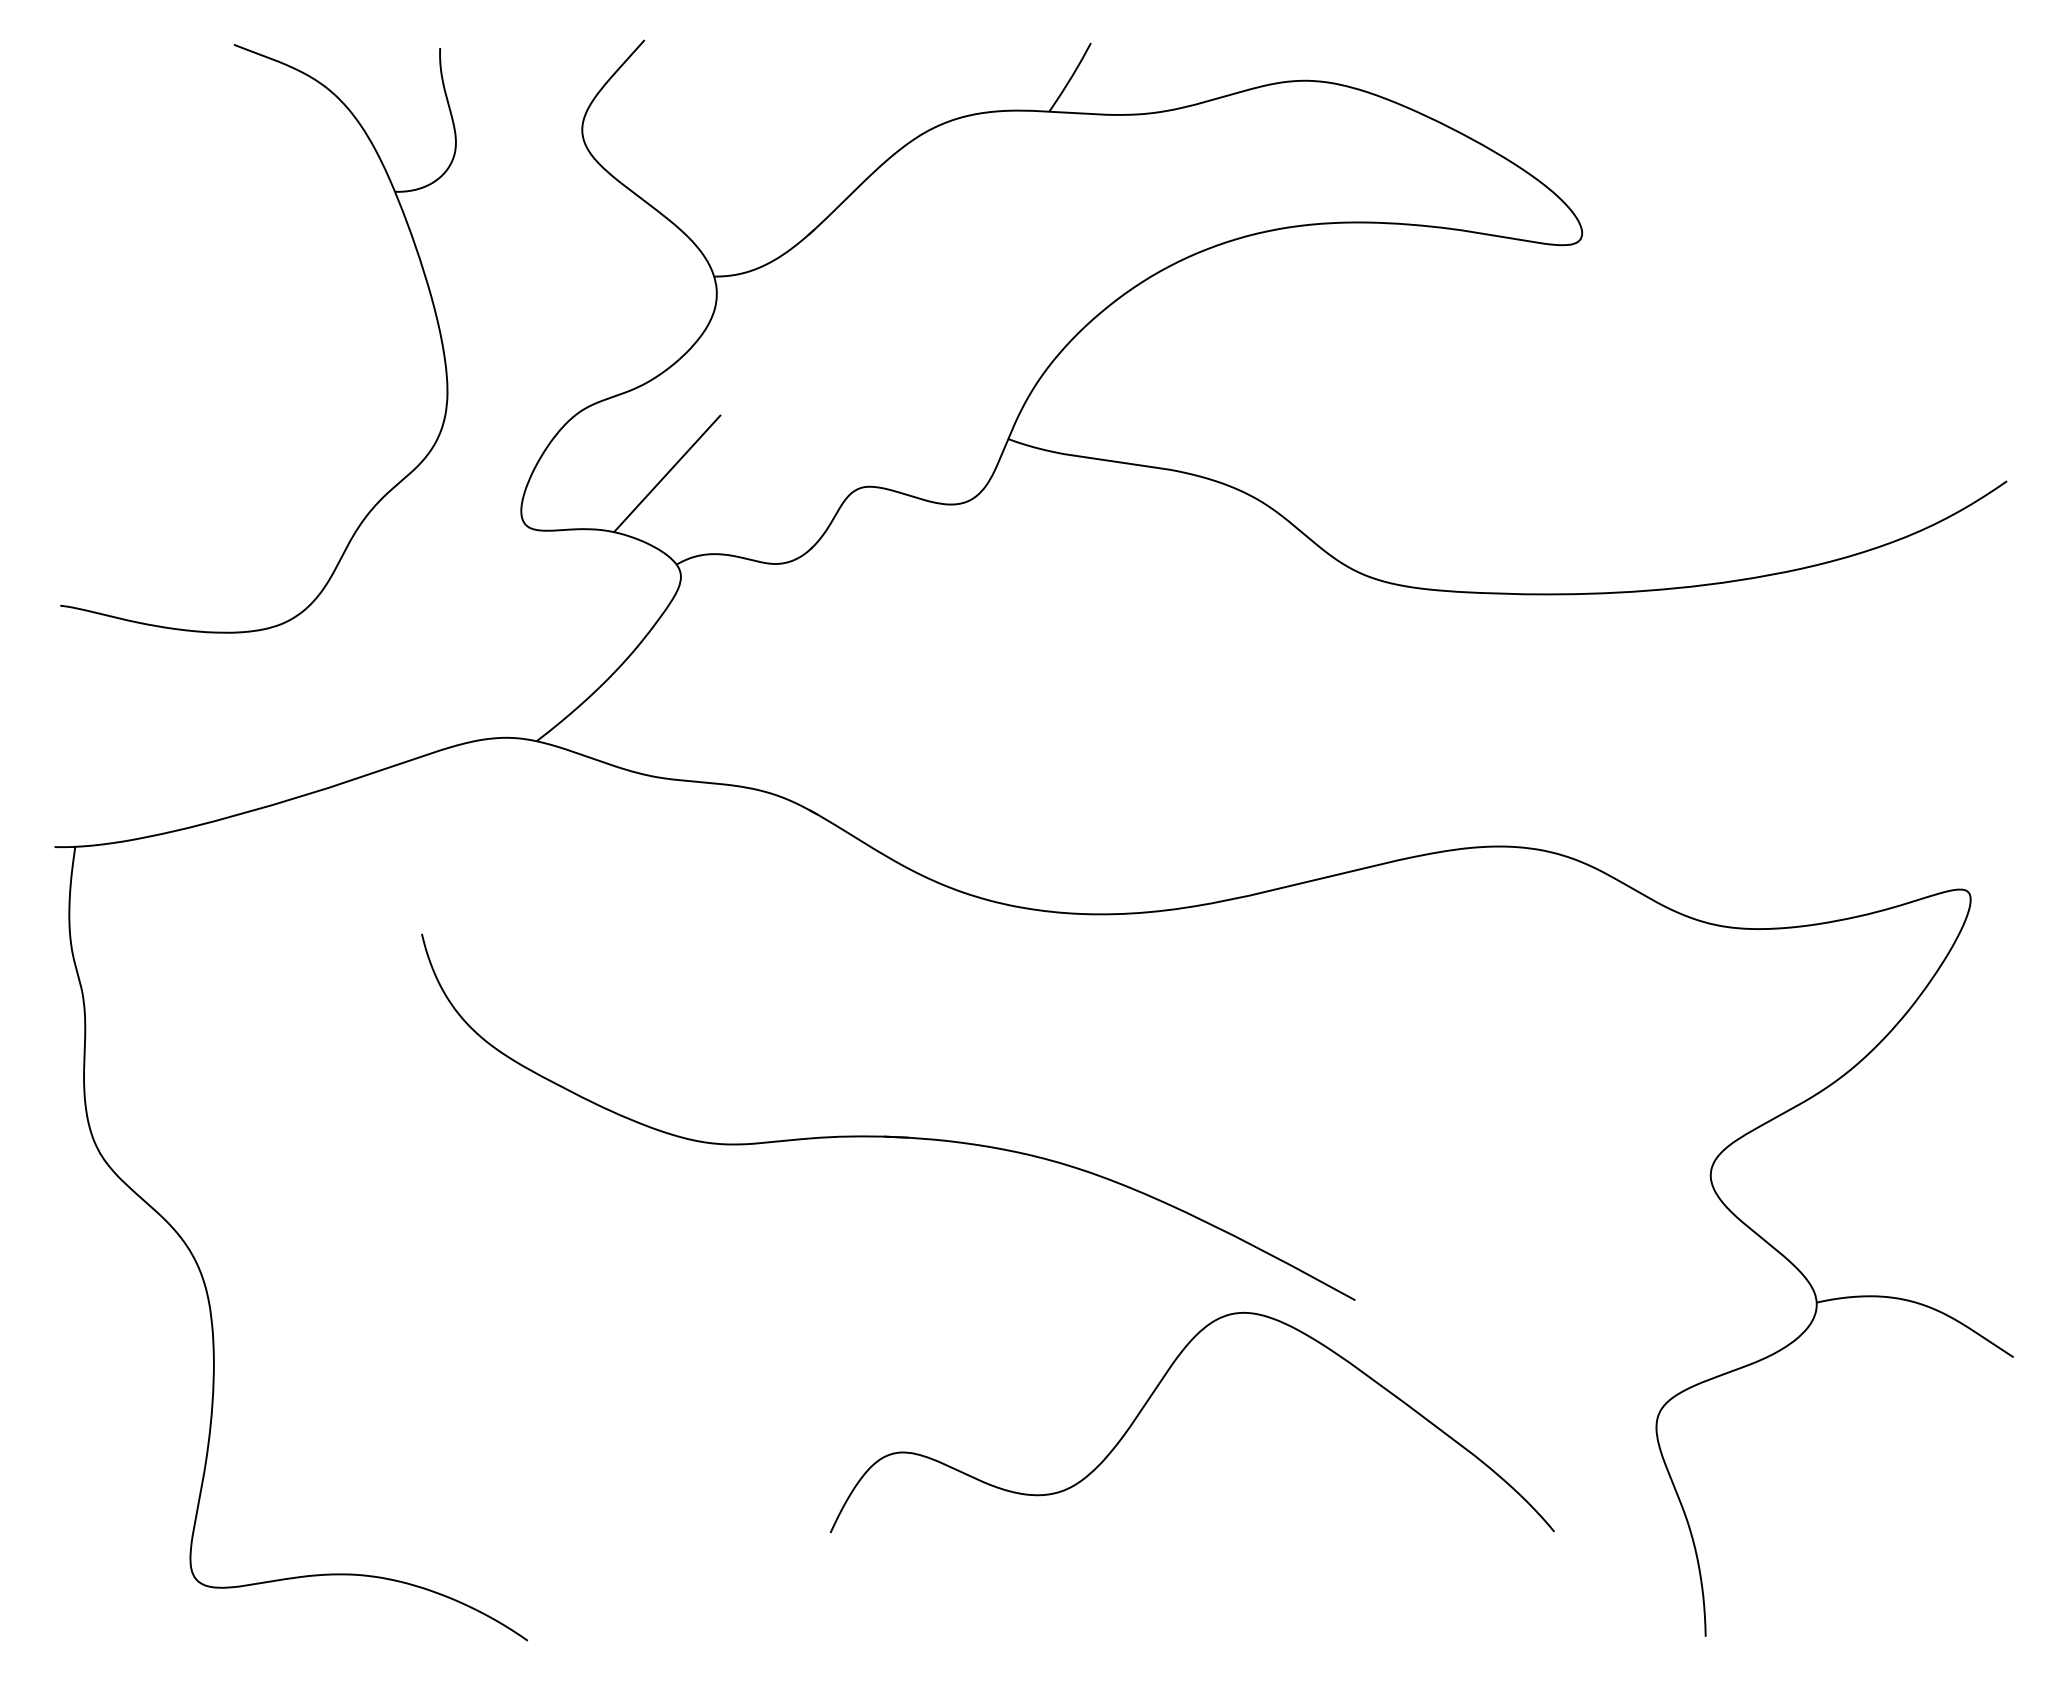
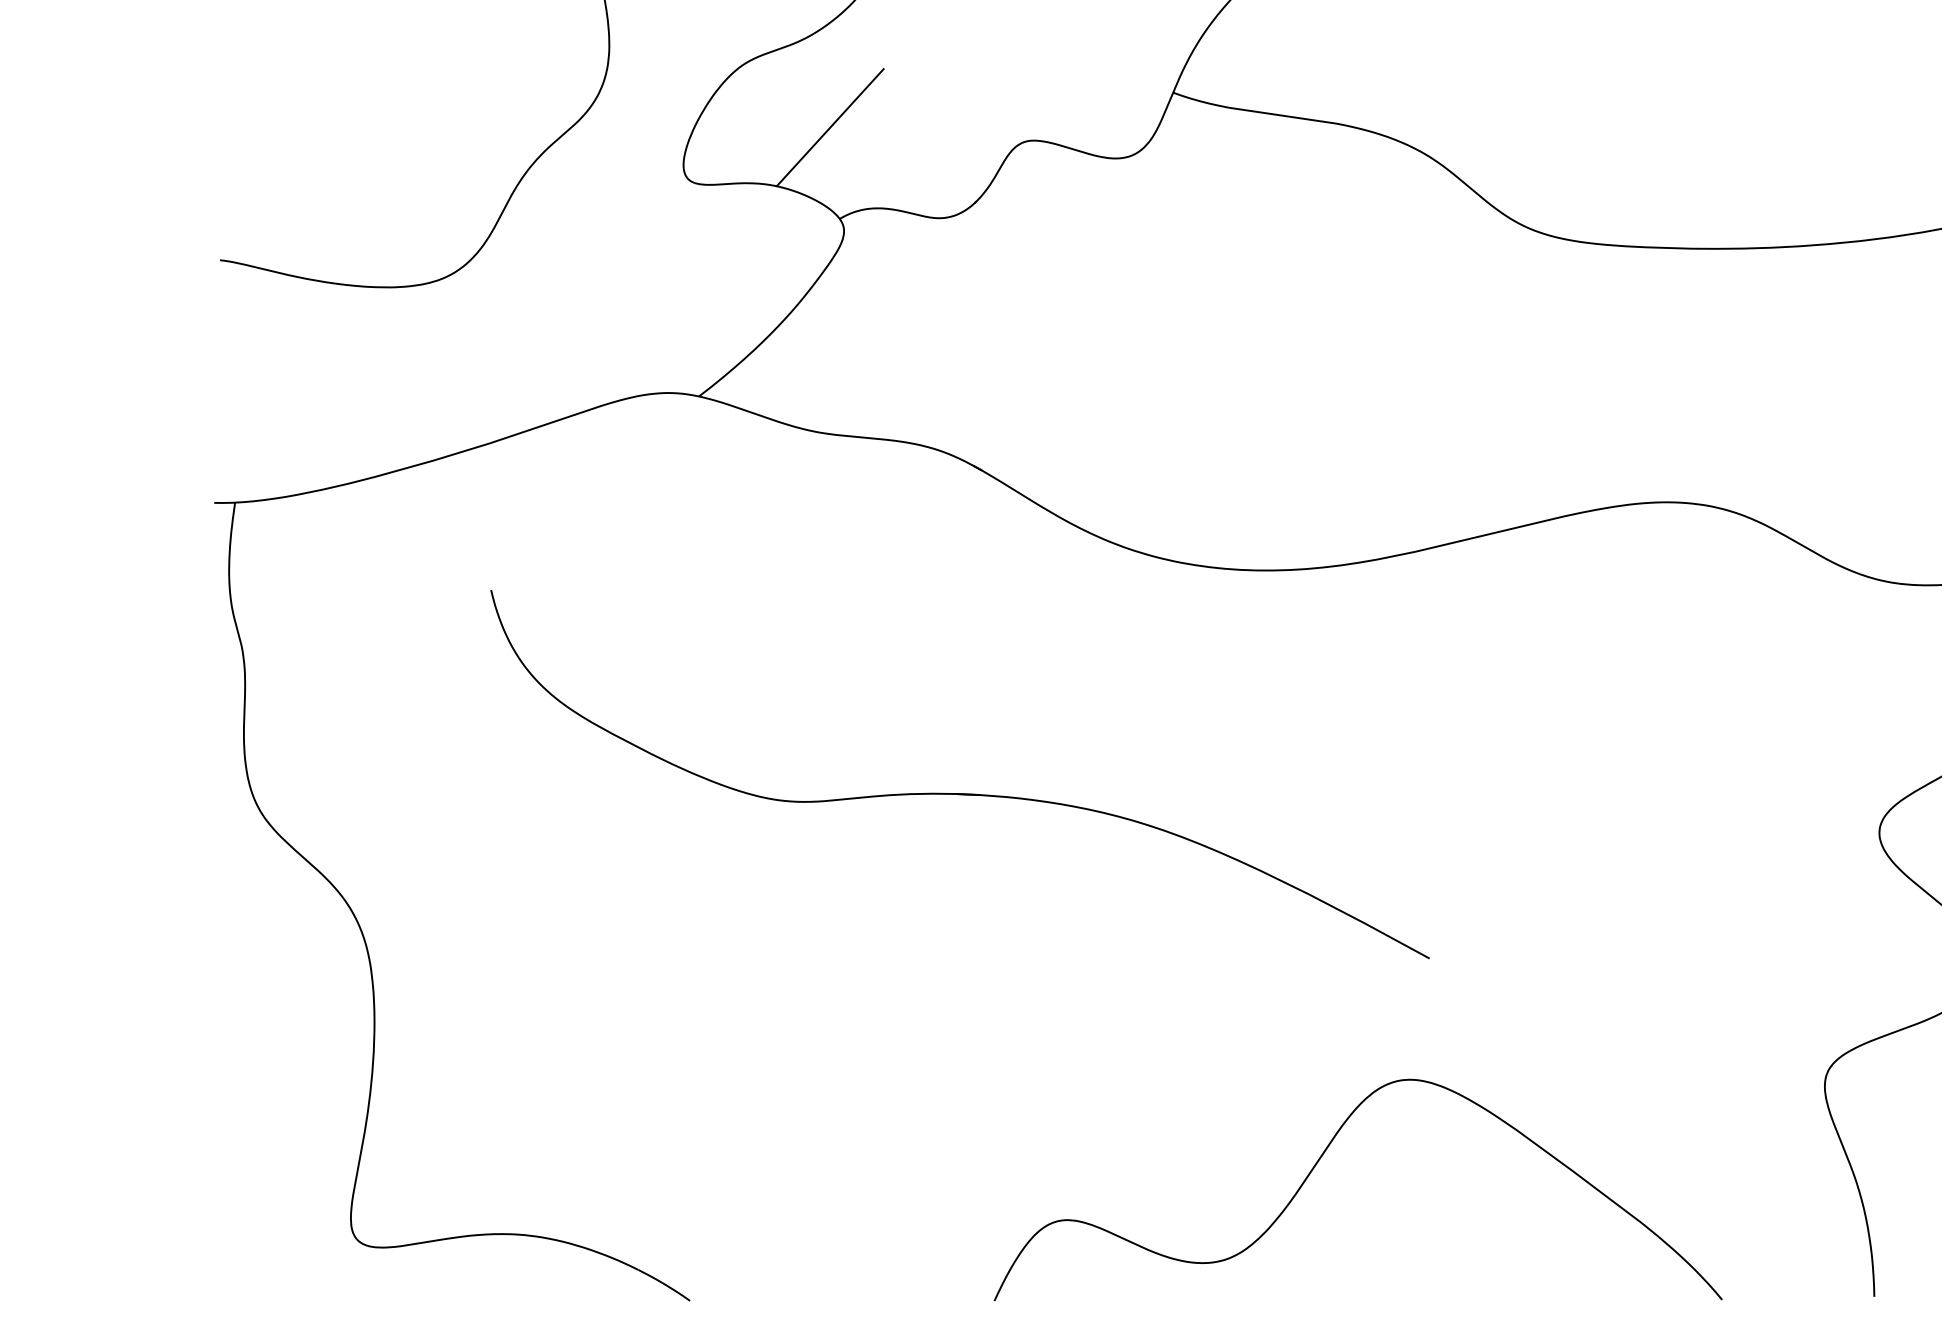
part: (888, 1135) -> (960, 792), moved
curve: (1151, 1397) -> (1317, 1164), moved

